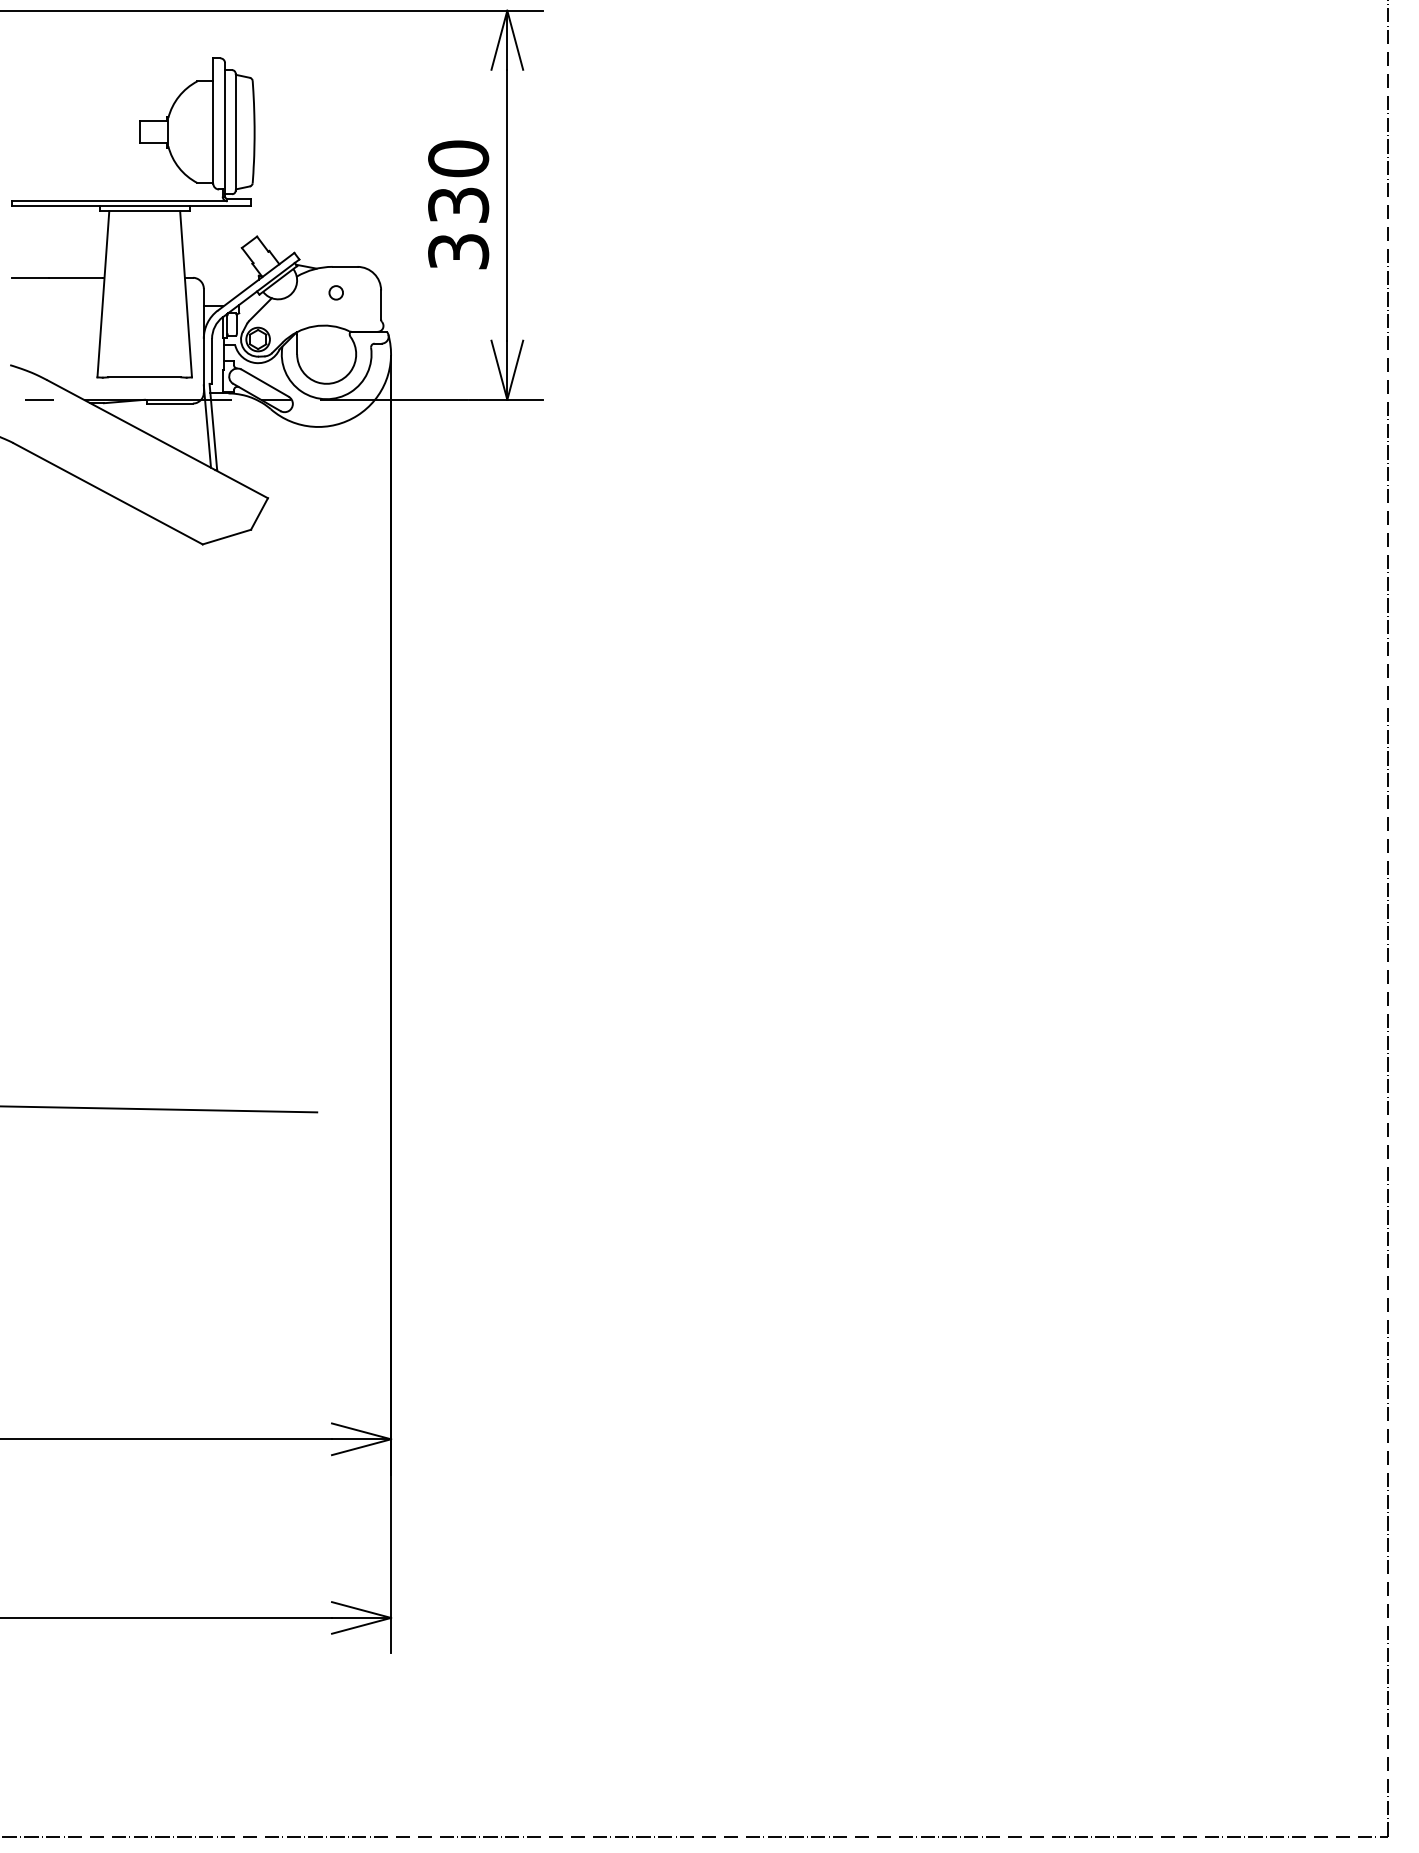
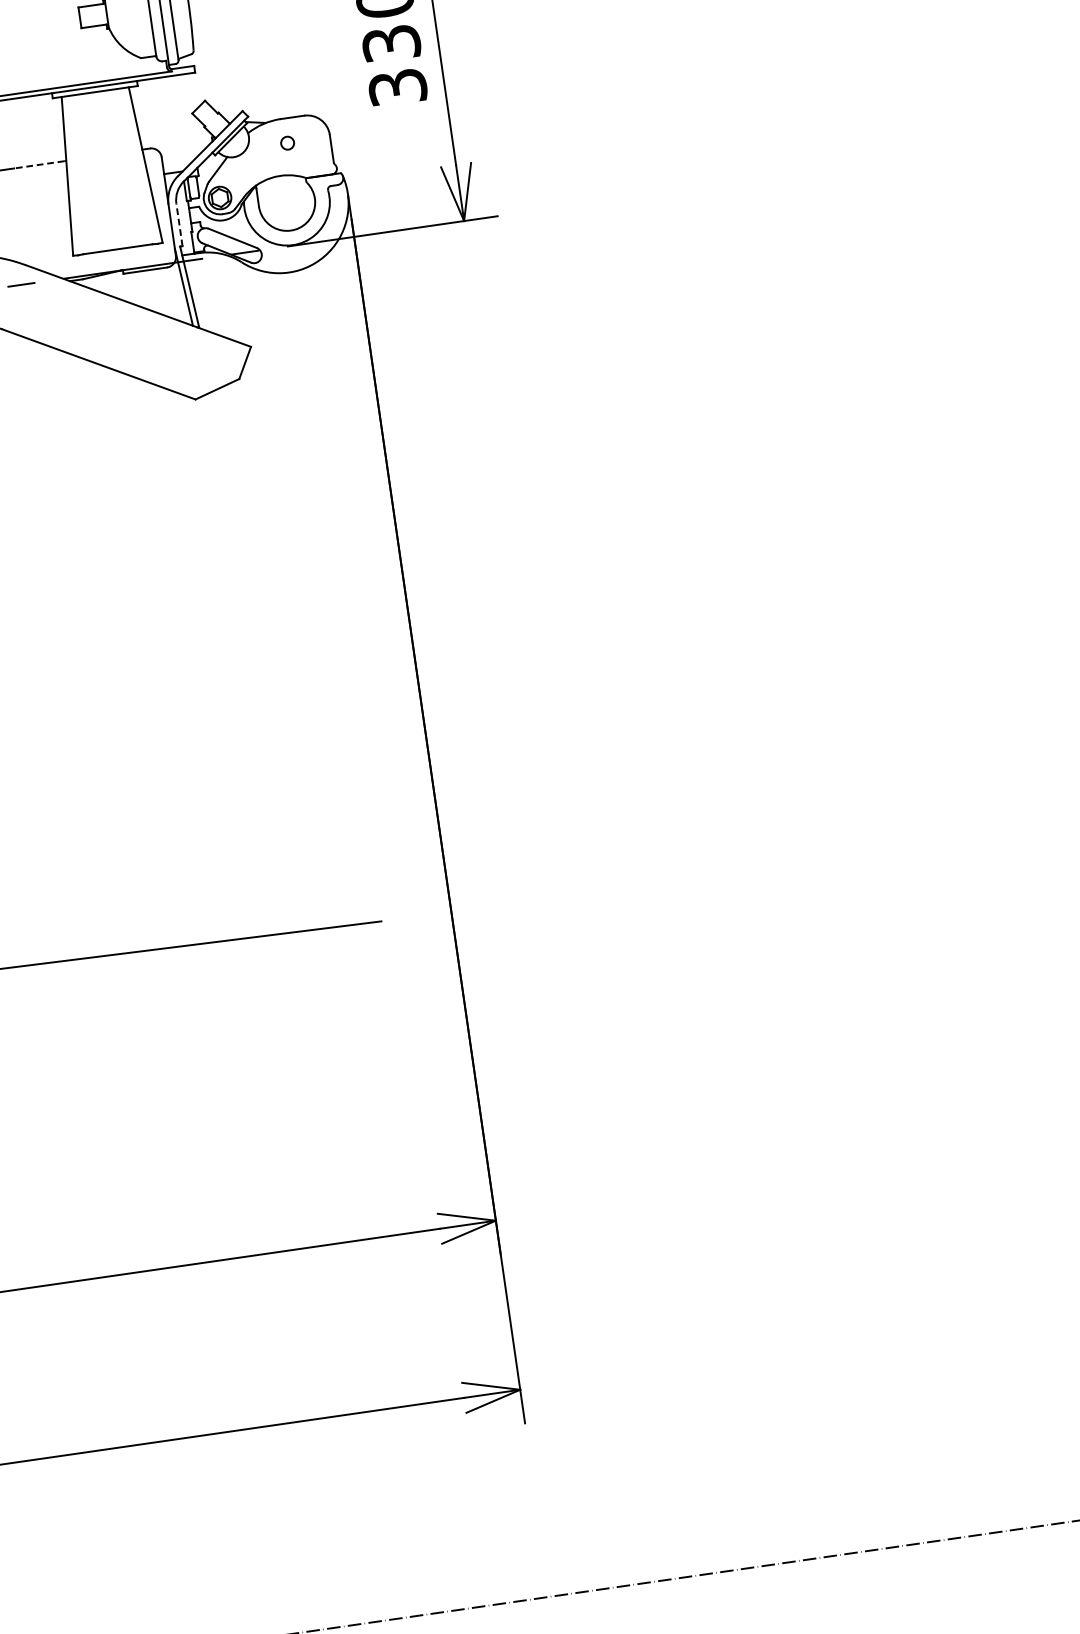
line: (75, 278) -> (38, 165), solid -> dashed
line: (212, 361) -> (179, 225), solid -> dashed

